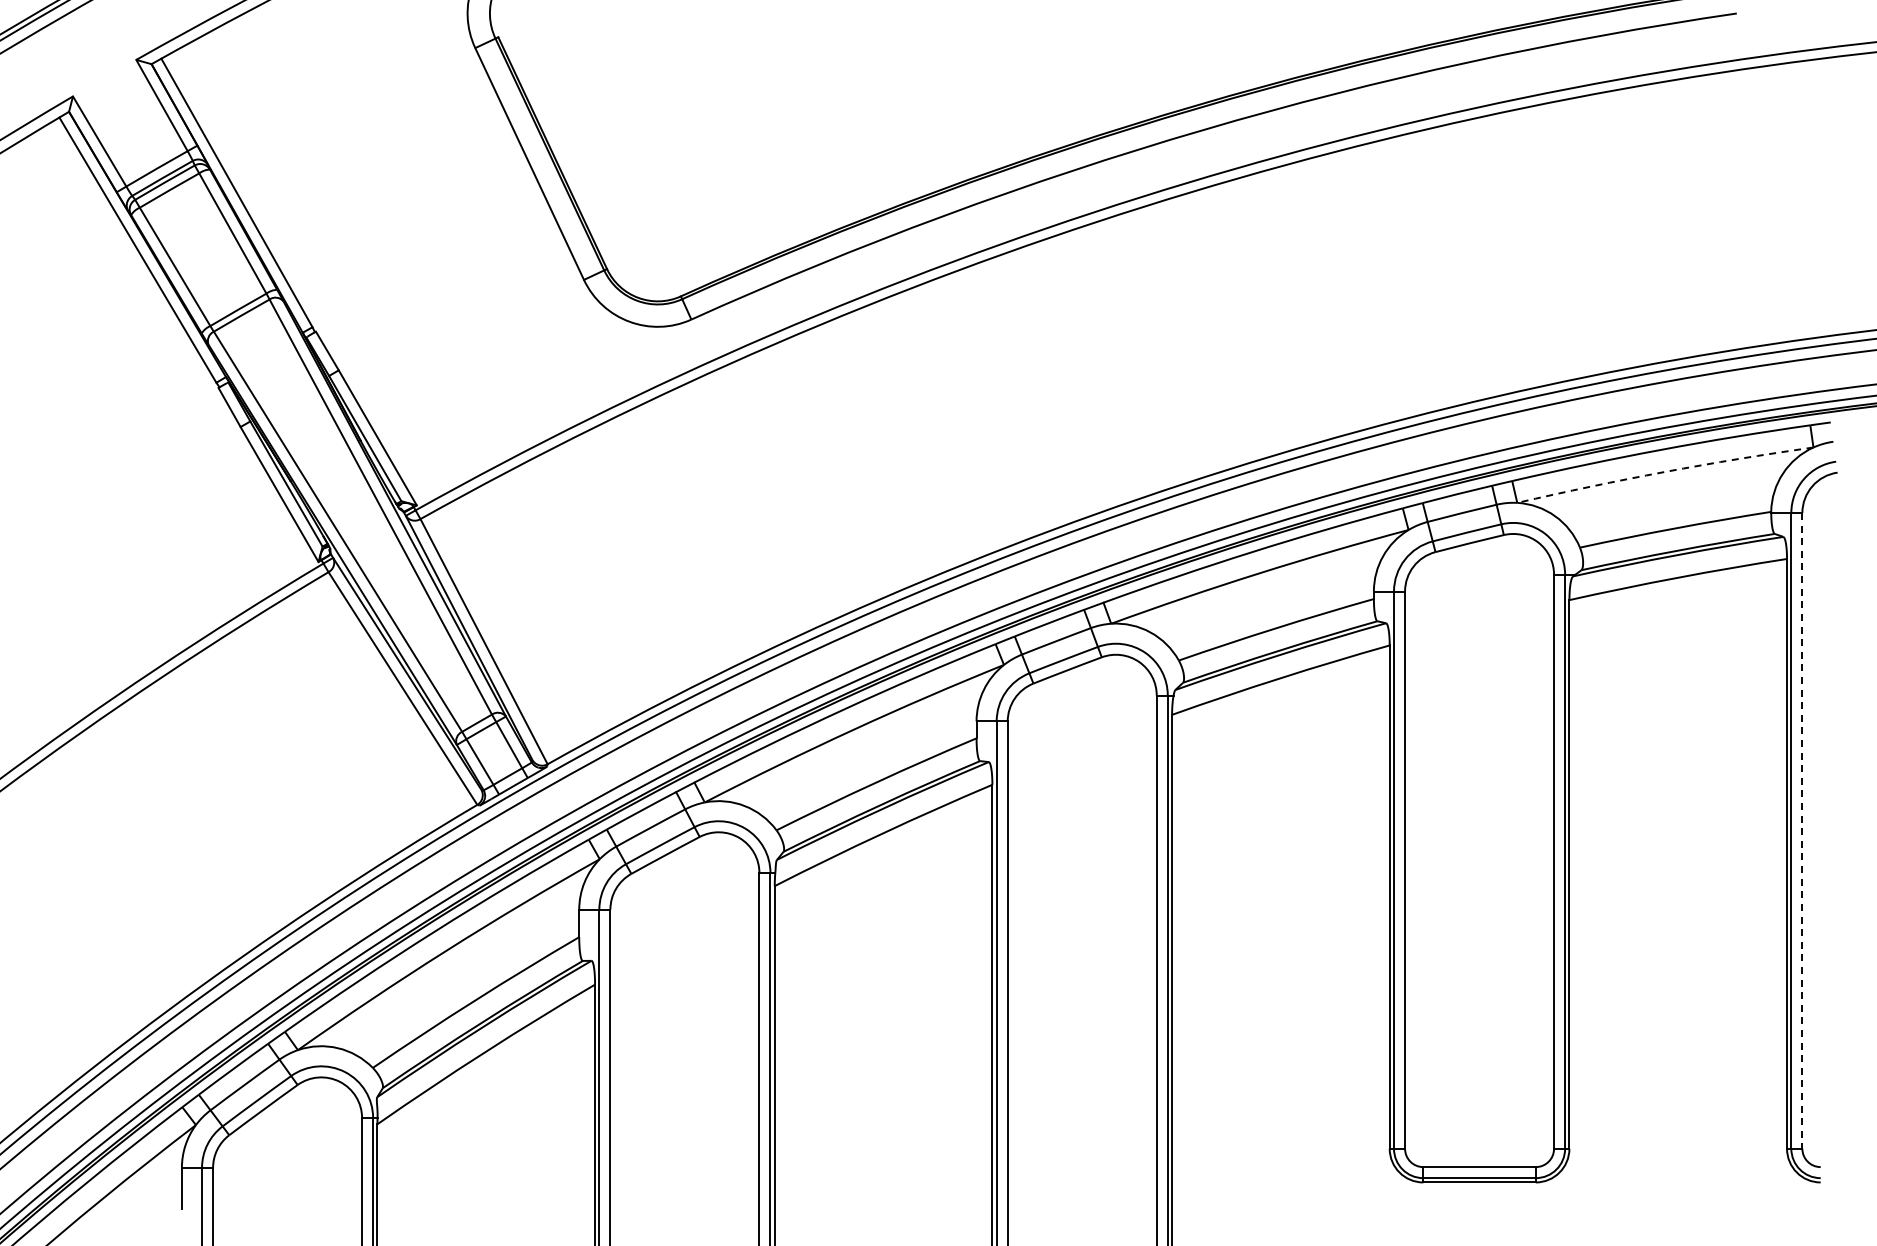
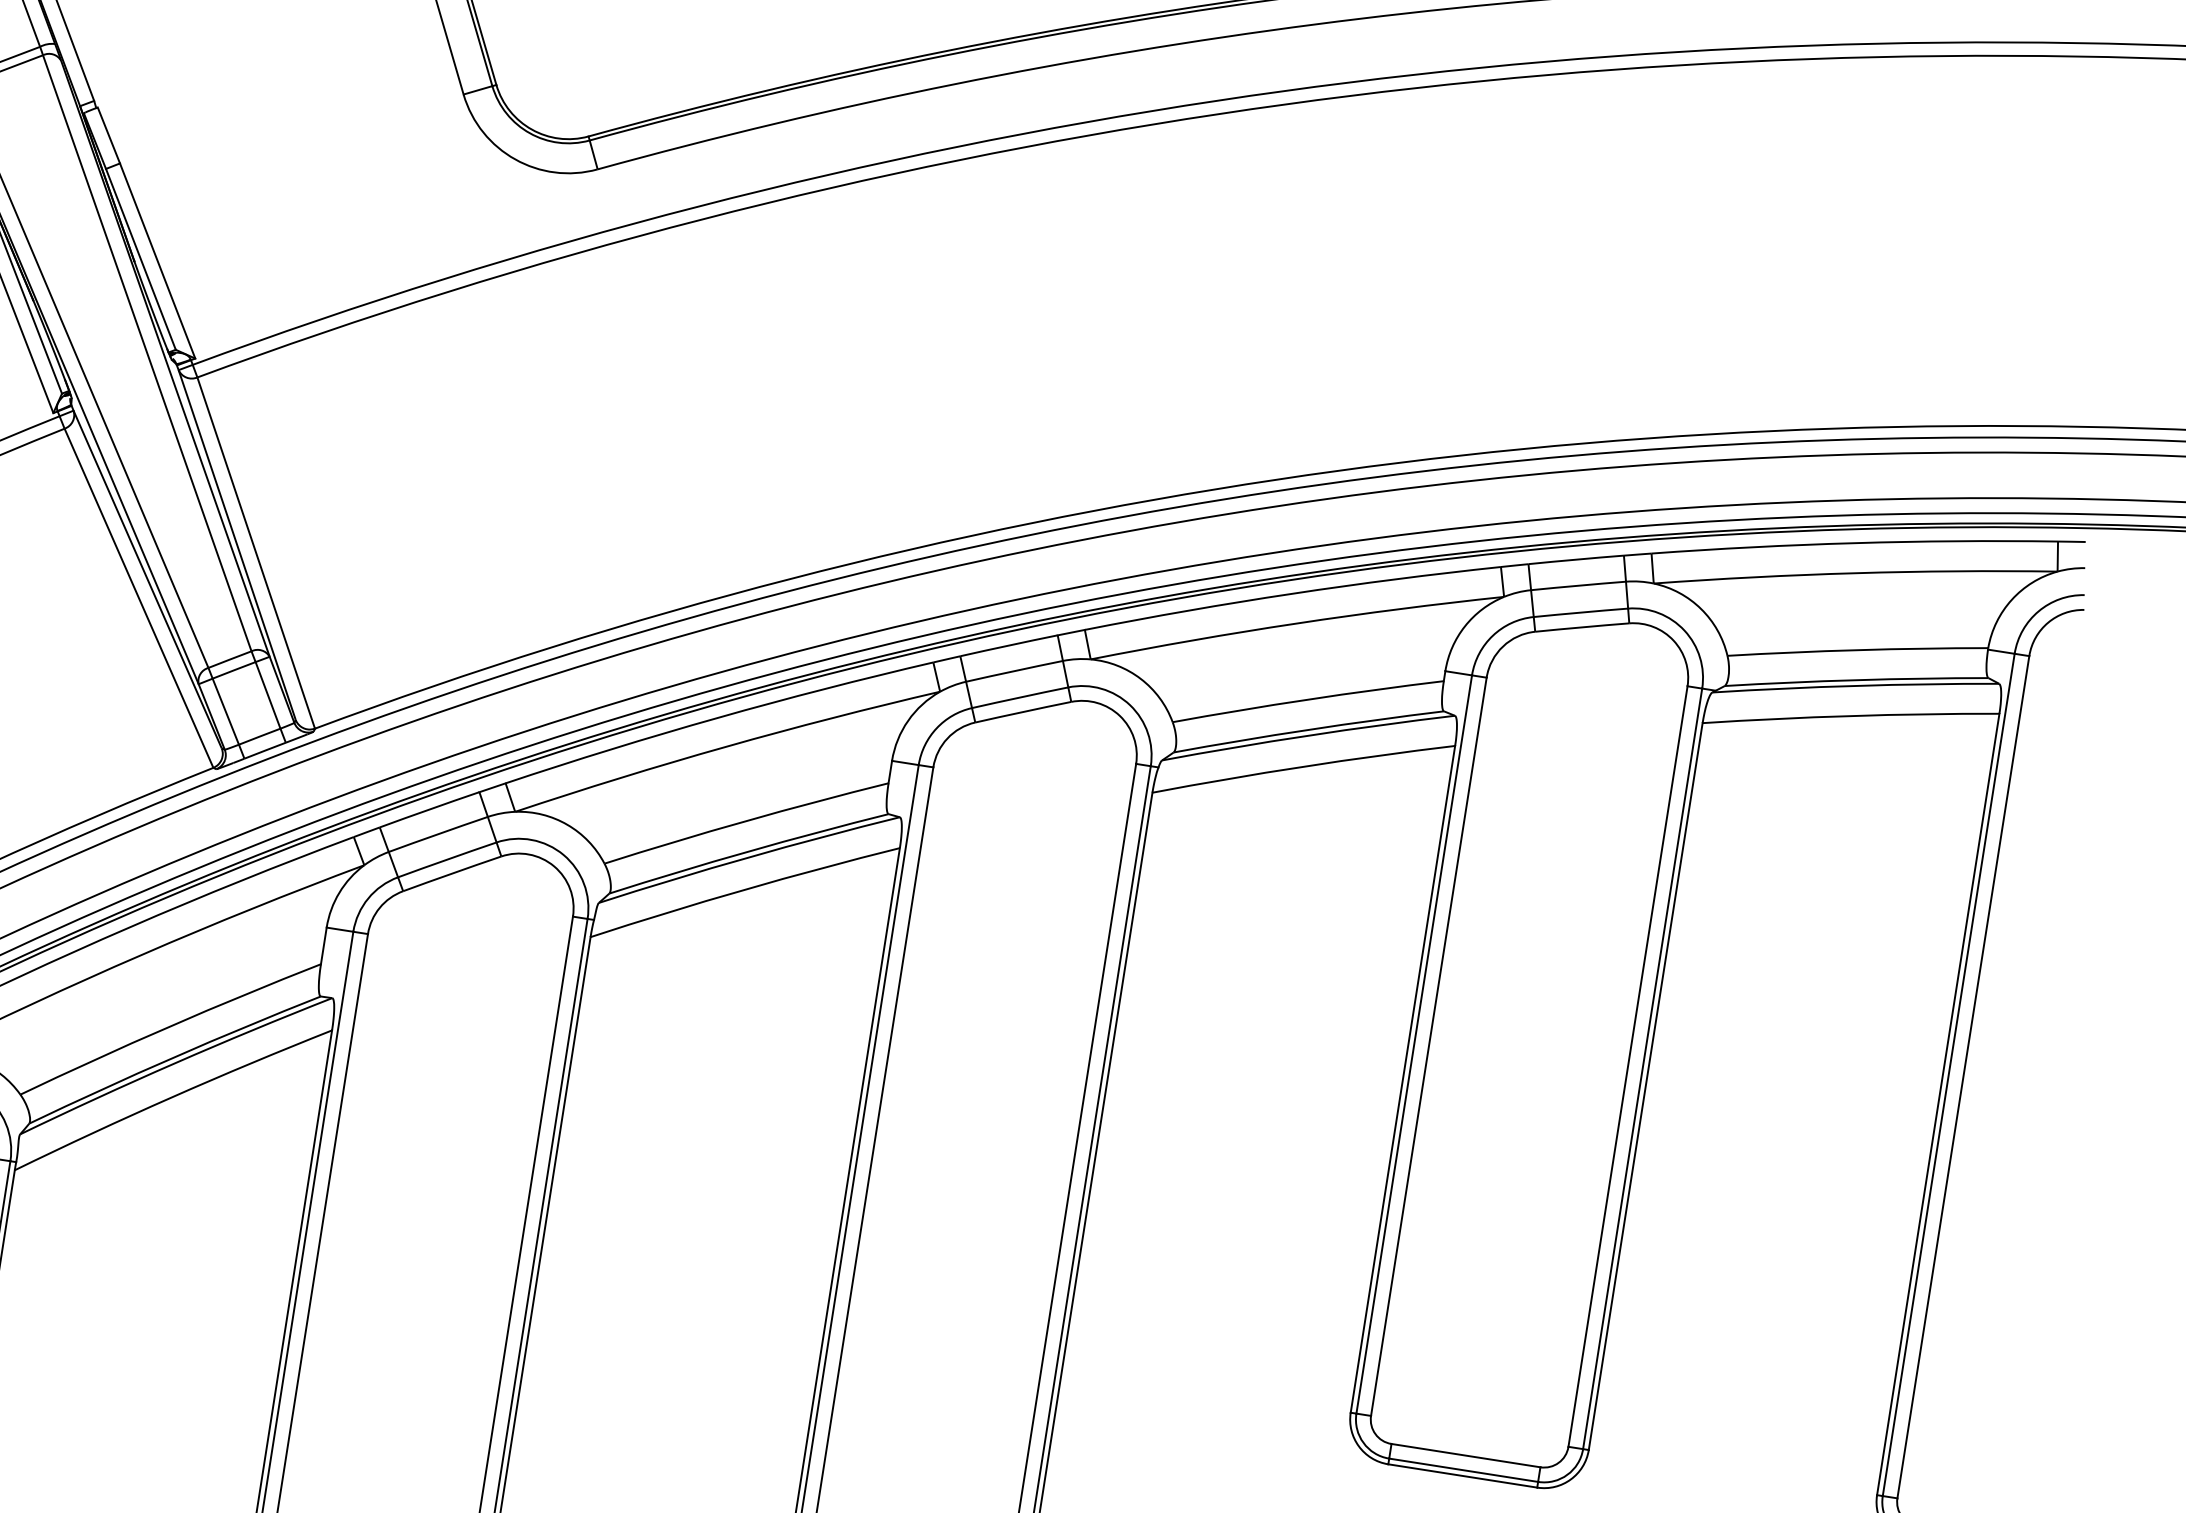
arc: (1664, 471) -> (1855, 572), dashed -> solid
line: (1802, 830) -> (1963, 1076), dashed -> solid

